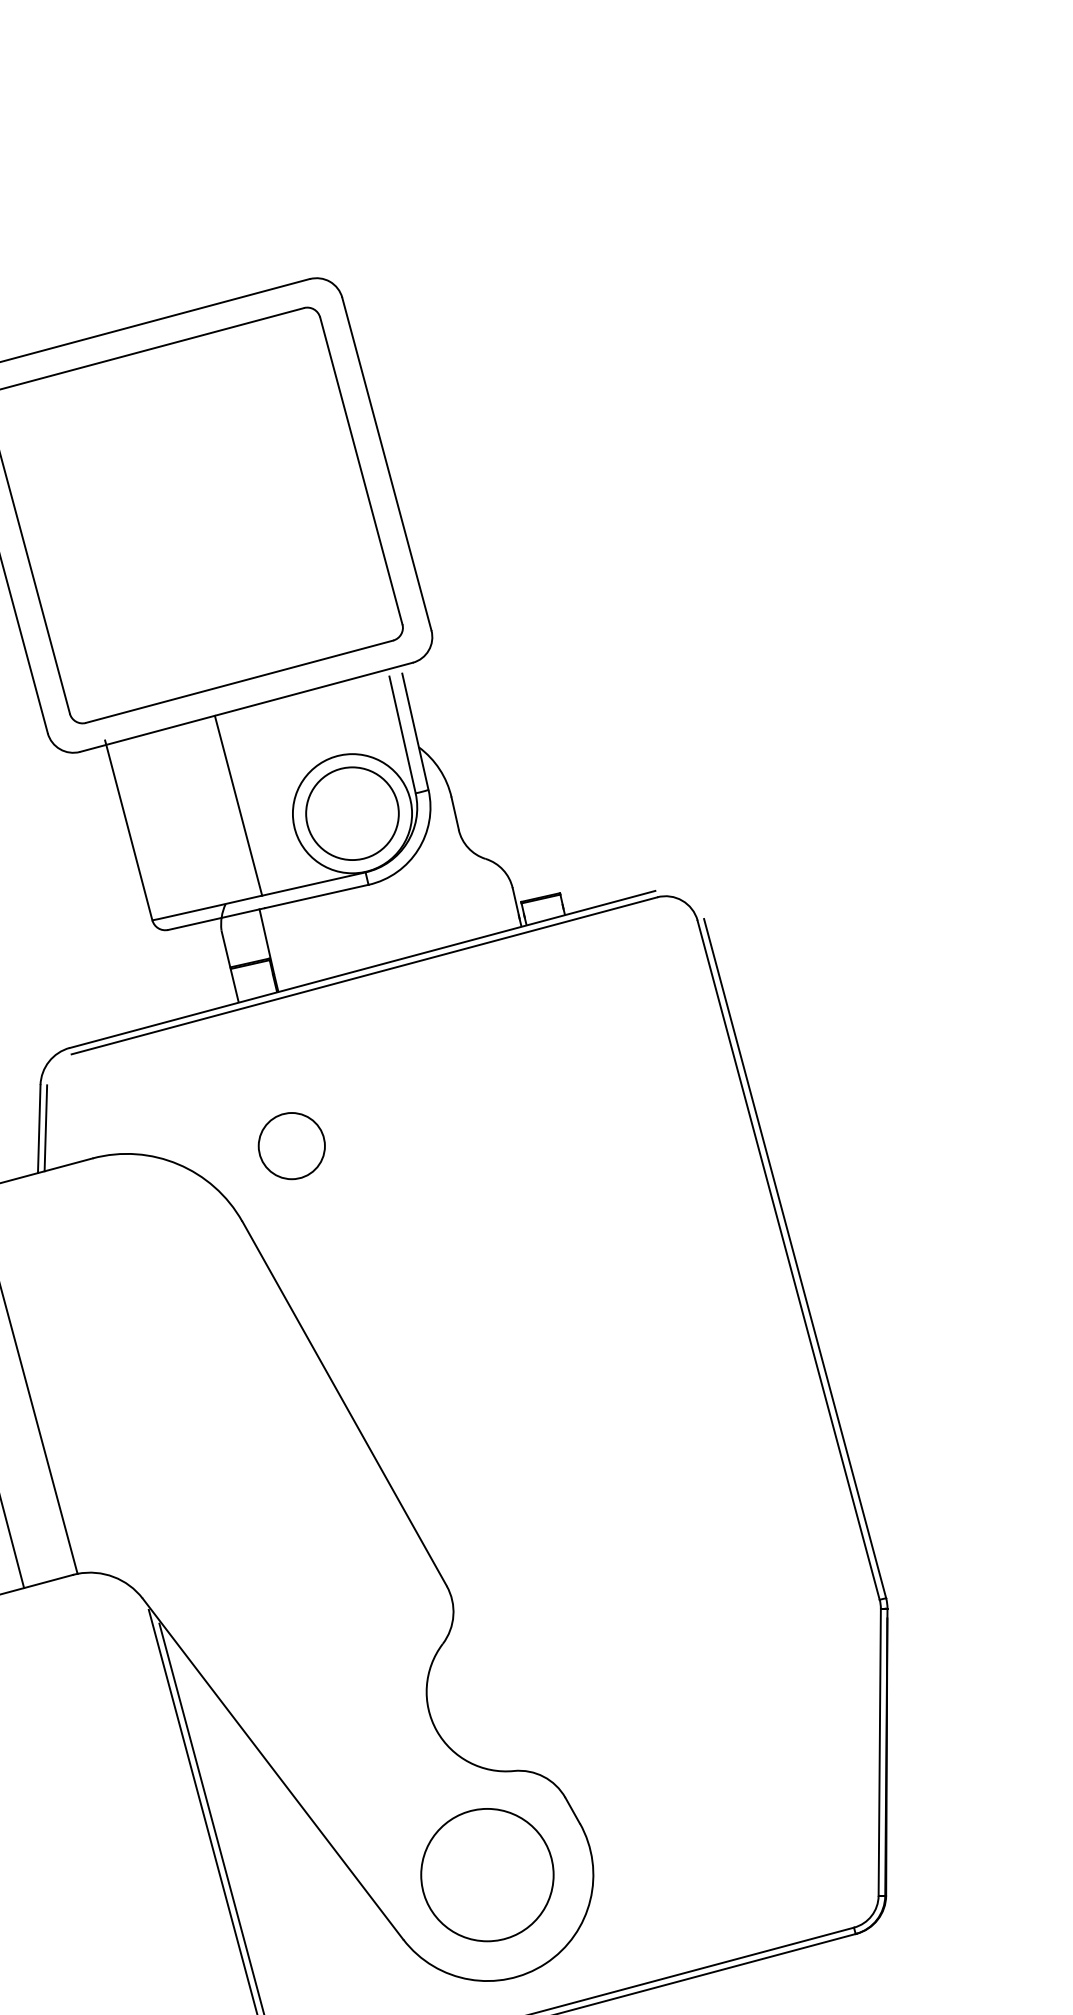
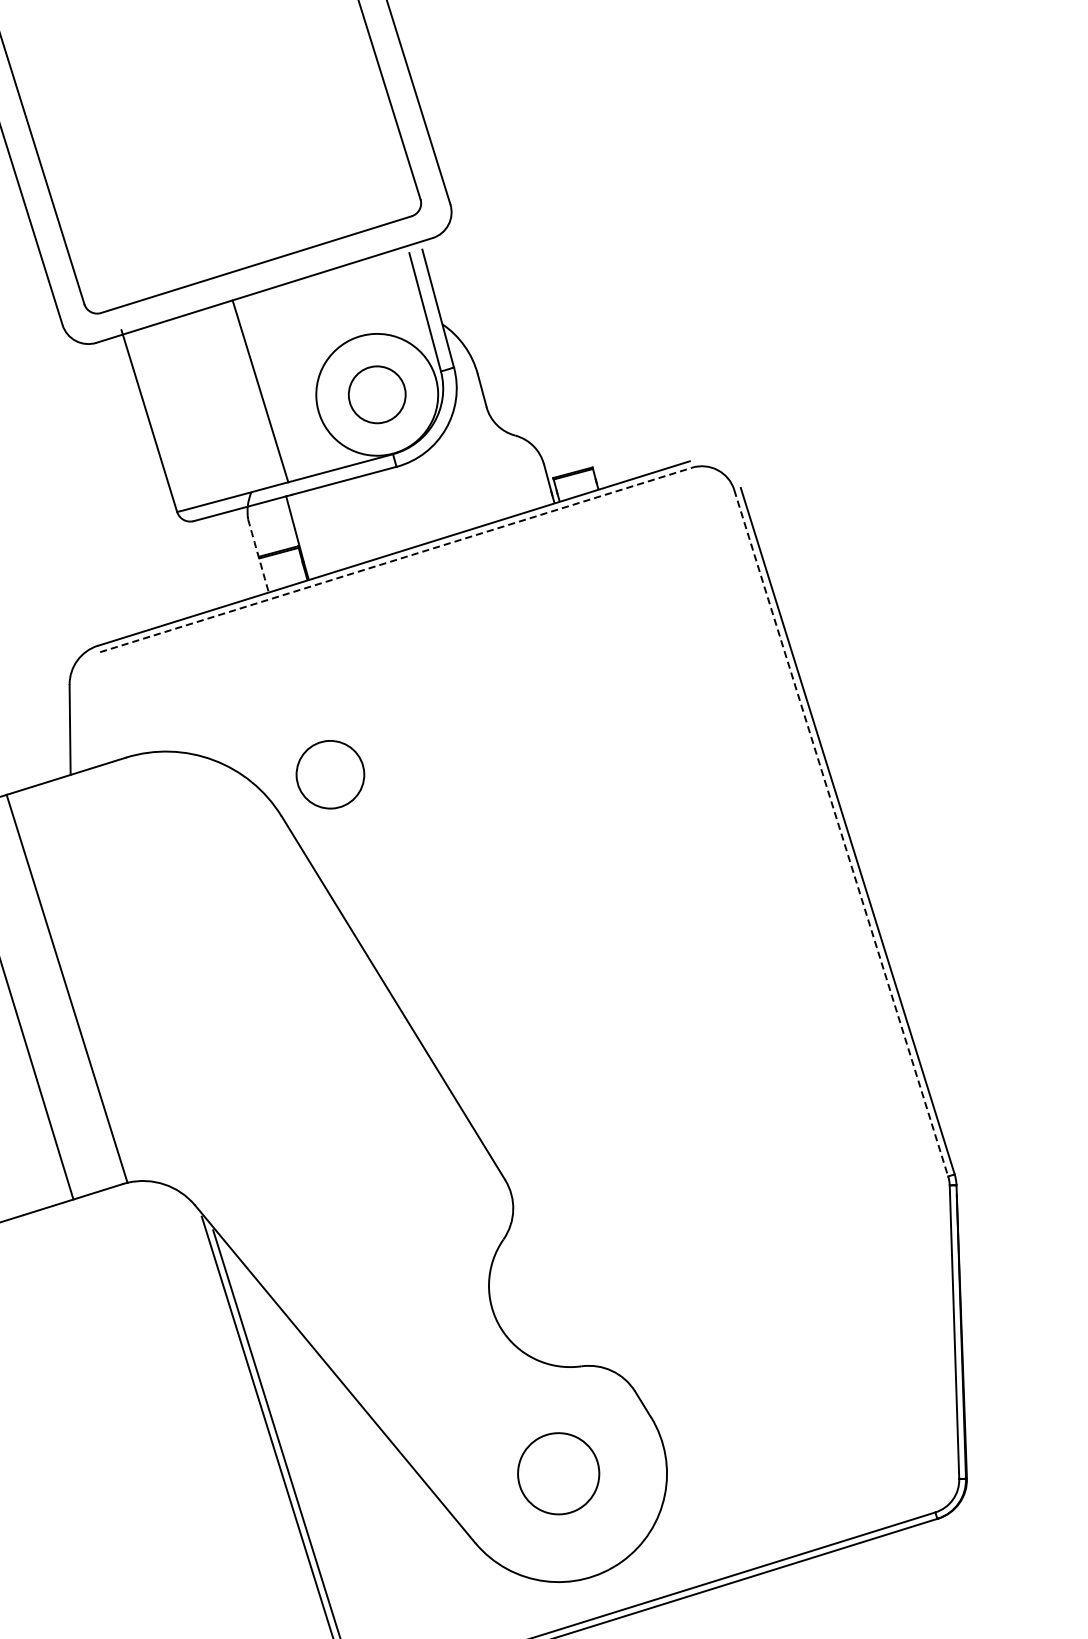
circle: (352, 813) -> (377, 394), size x0.6
arc: (230, 966) -> (258, 555), solid -> dashed
line: (364, 975) -> (396, 559), solid -> dashed
line: (45, 1128) -> (76, 729), removed
circle: (291, 1146) -> (330, 775), moved
line: (788, 1260) -> (841, 833), solid -> dashed
circle: (487, 1874) -> (558, 1473), size x0.6

